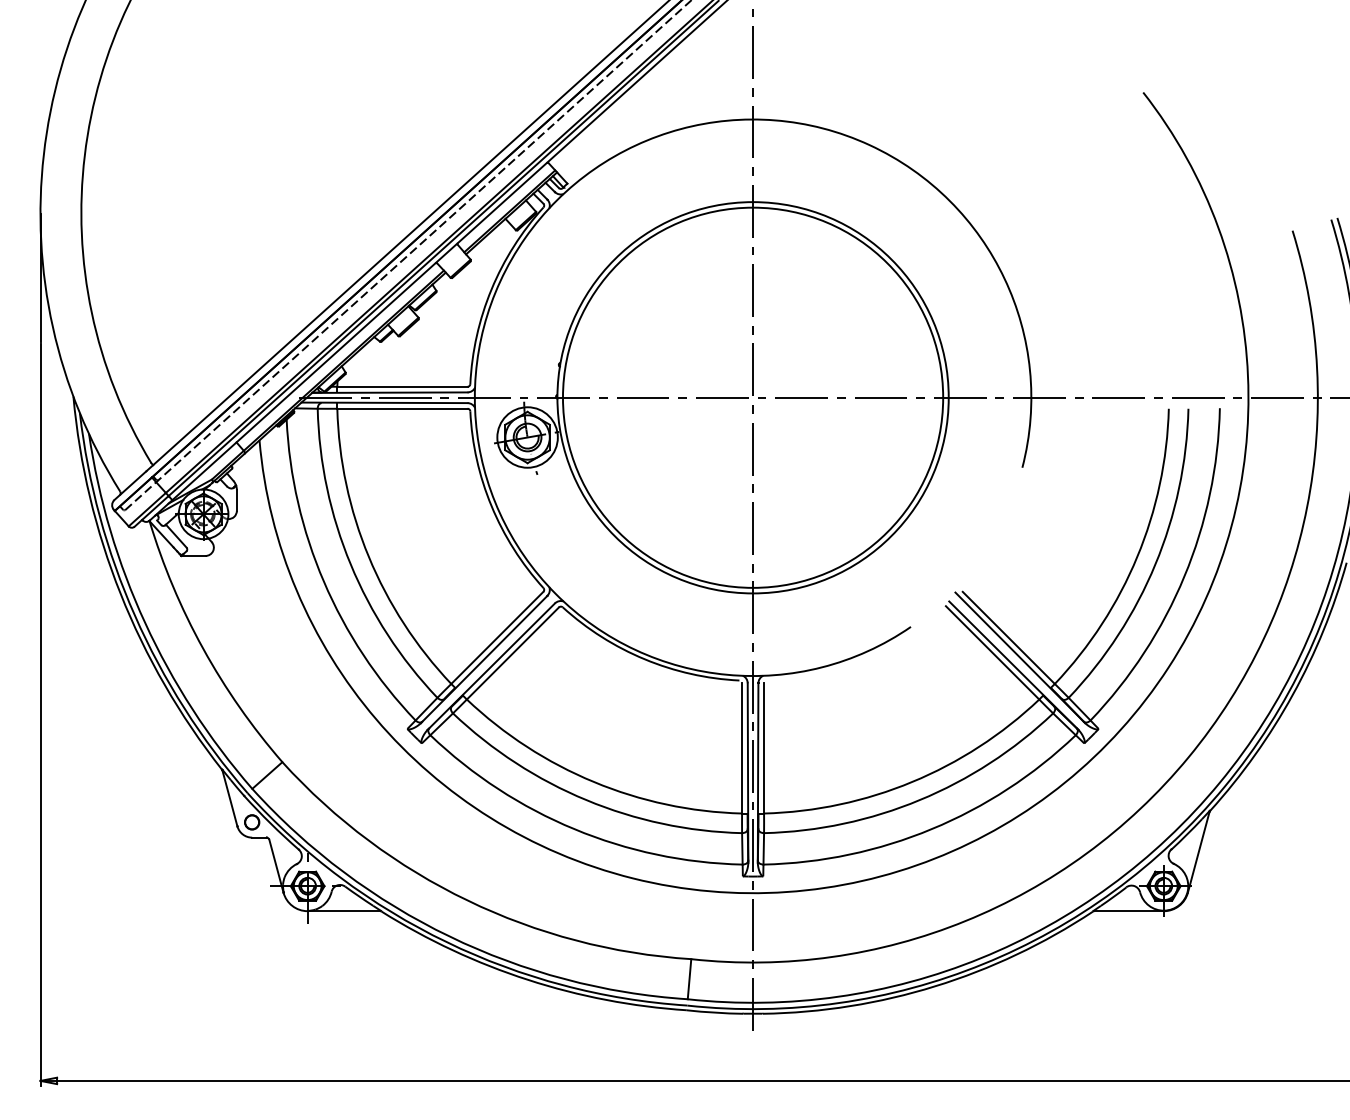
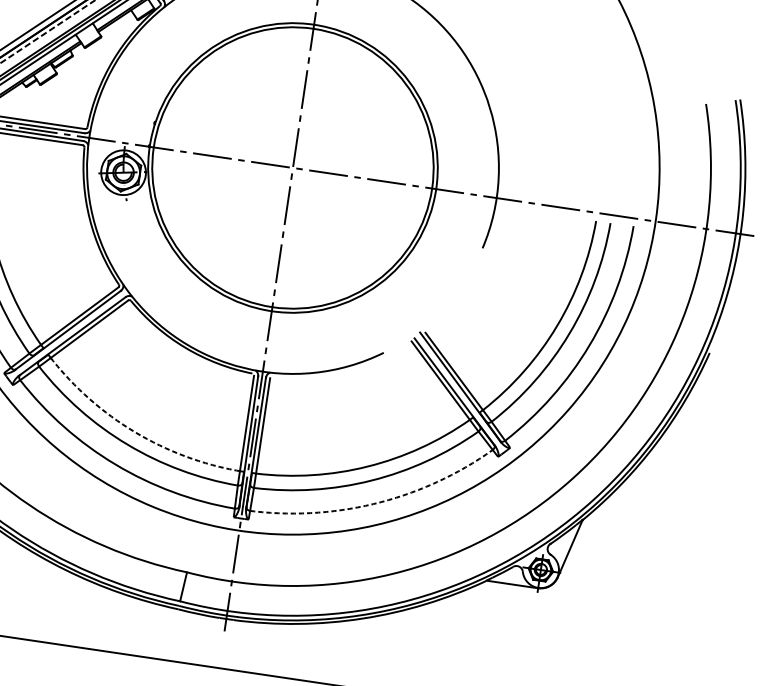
arc: (593, 782) -> (134, 432), solid -> dashed
arc: (931, 829) -> (376, 503), solid -> dashed

